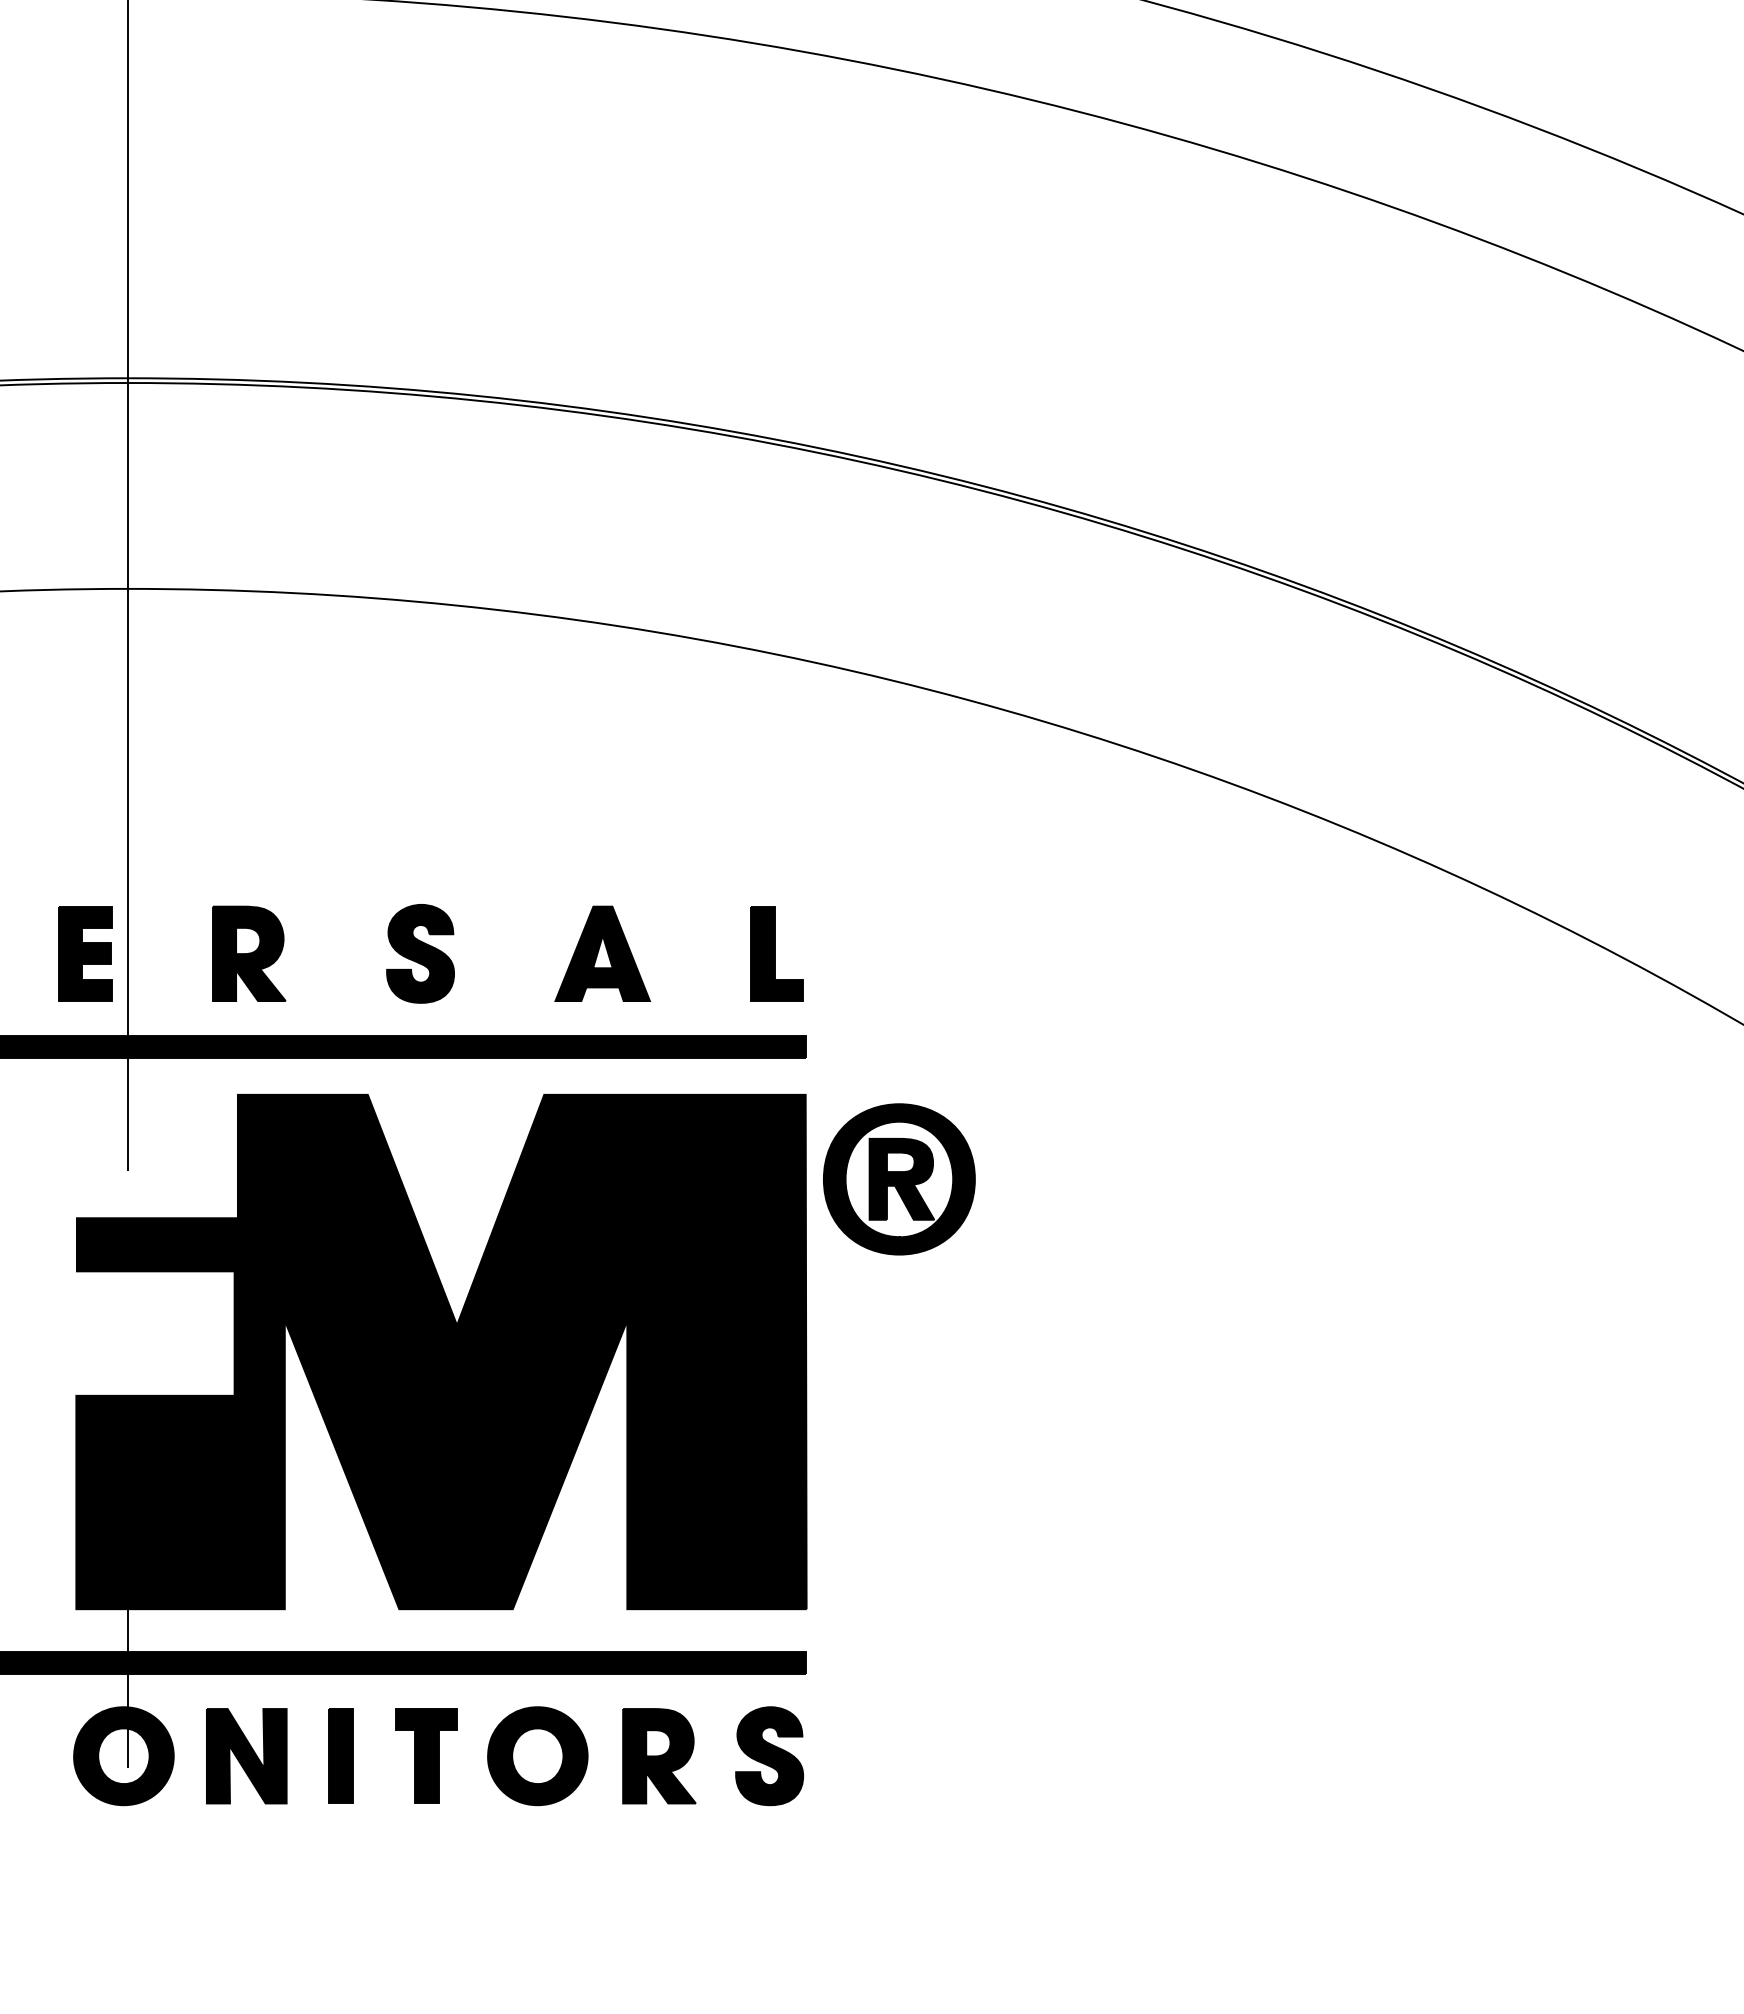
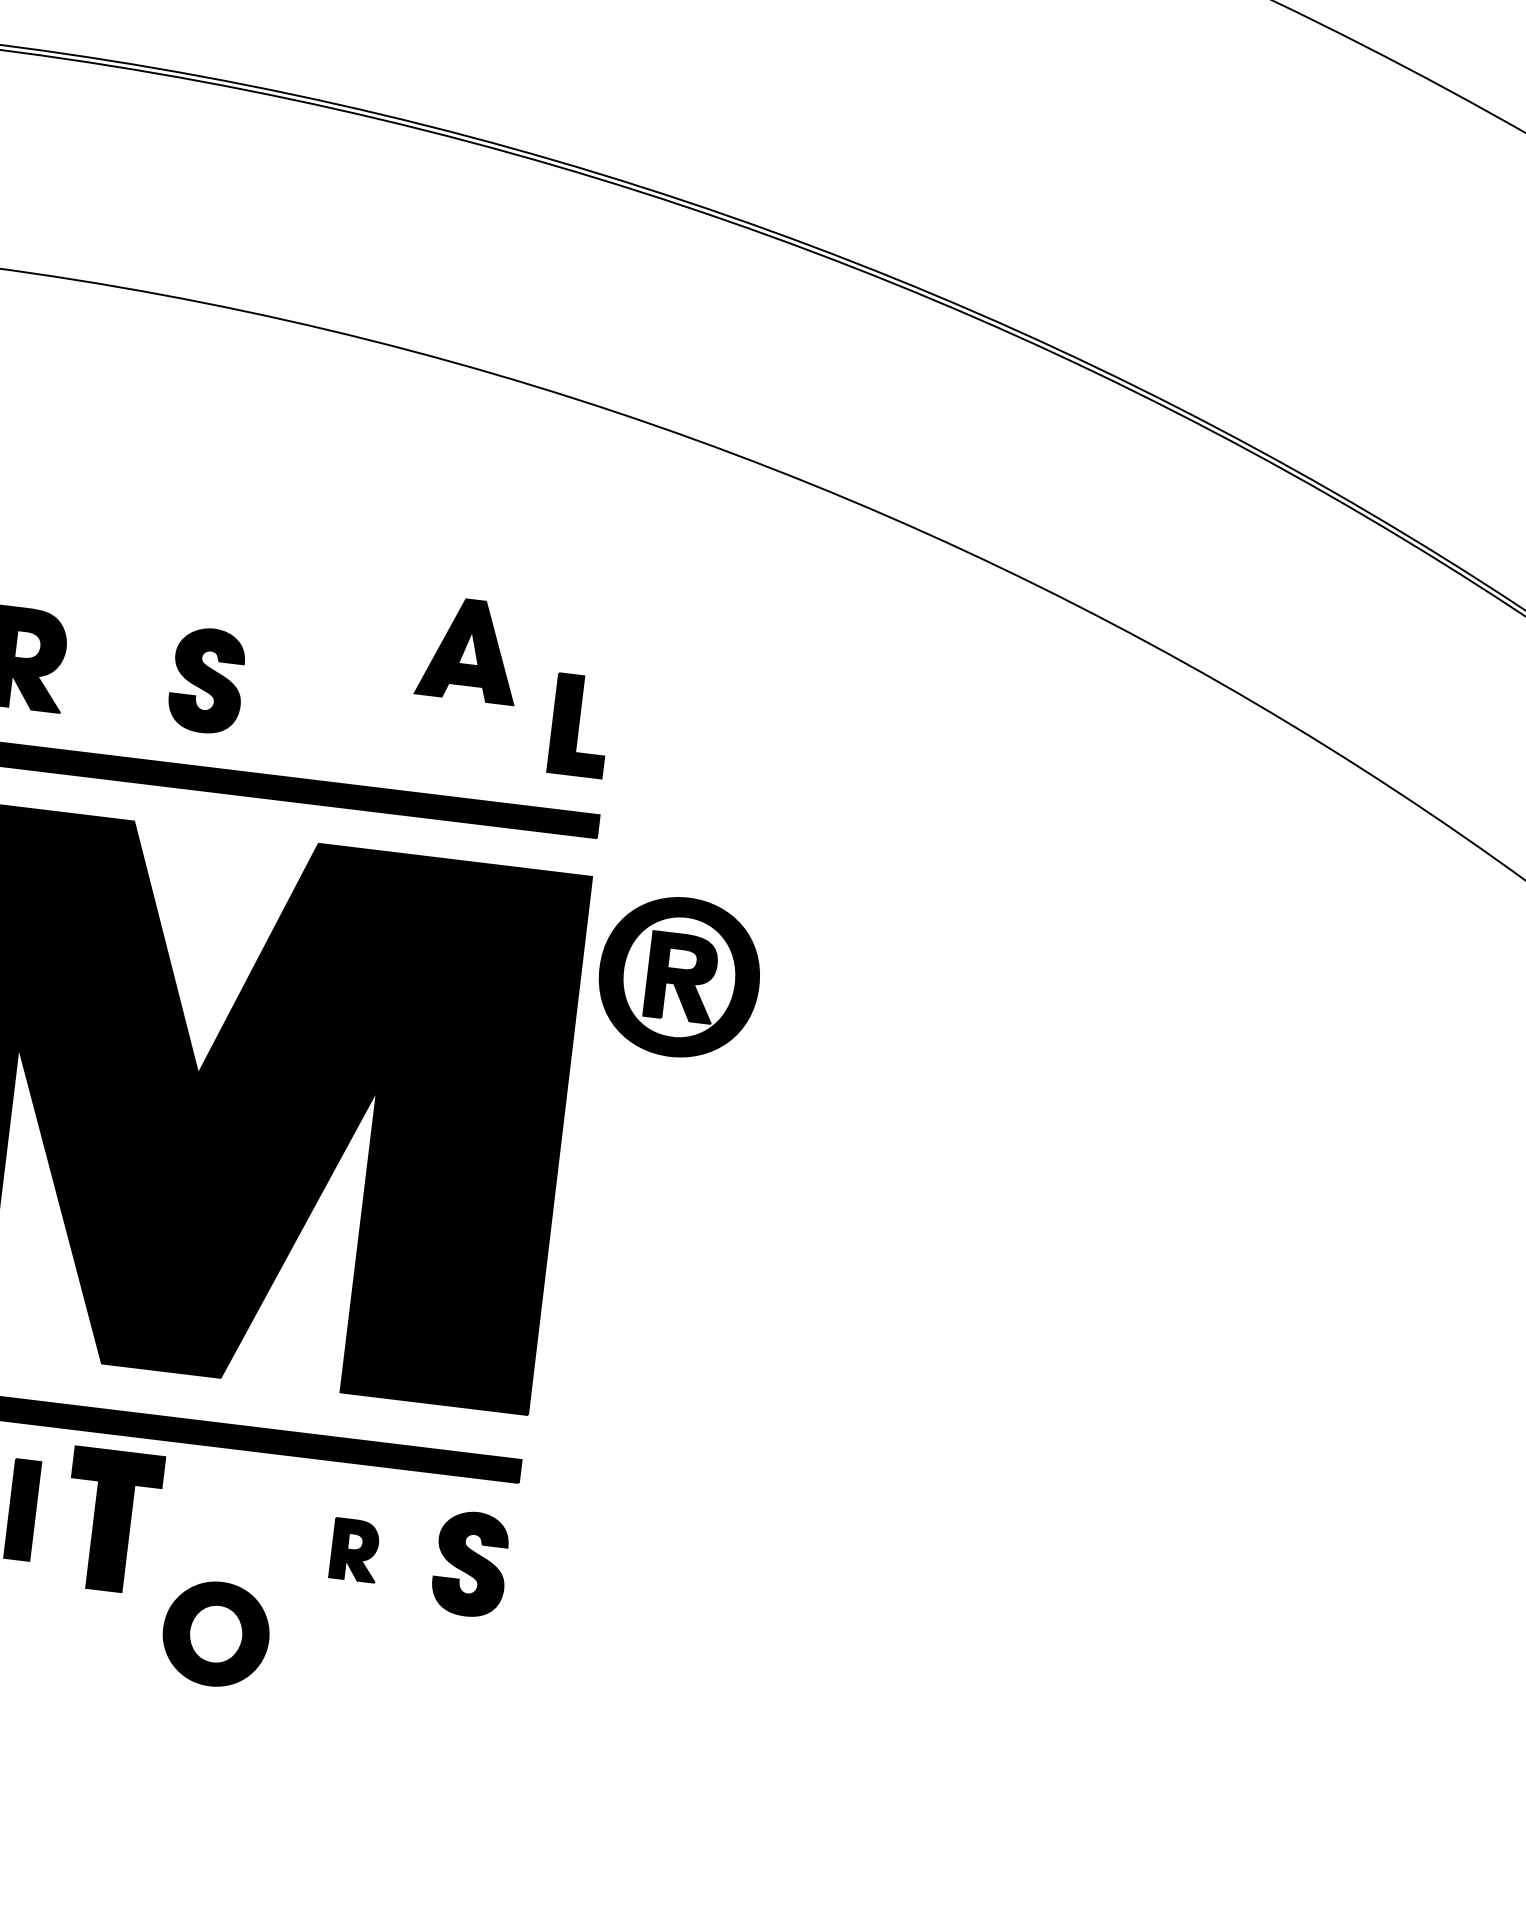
part: (602, 953) -> (469, 649), moved
part: (426, 1755) -> (111, 1519), size x1.4
part: (537, 1756) -> (215, 1634), moved
part: (659, 1756) -> (355, 1550), size x0.6

